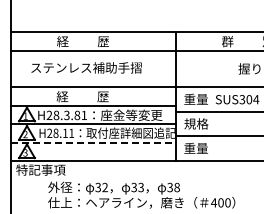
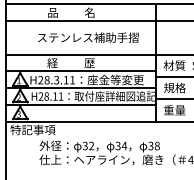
text: (82, 41) -> (70, 12), 経          歴 -> 品          名
text: (86, 67) -> (88, 37), moved
text: (195, 99) -> (174, 65), 重量 -> 材質
text: (77, 115) -> (66, 80), H28.3.81 -> H28.3.11
line: (93, 142) -> (80, 104), dashed -> solid
text: (141, 187) -> (124, 145), 33 -> 34

